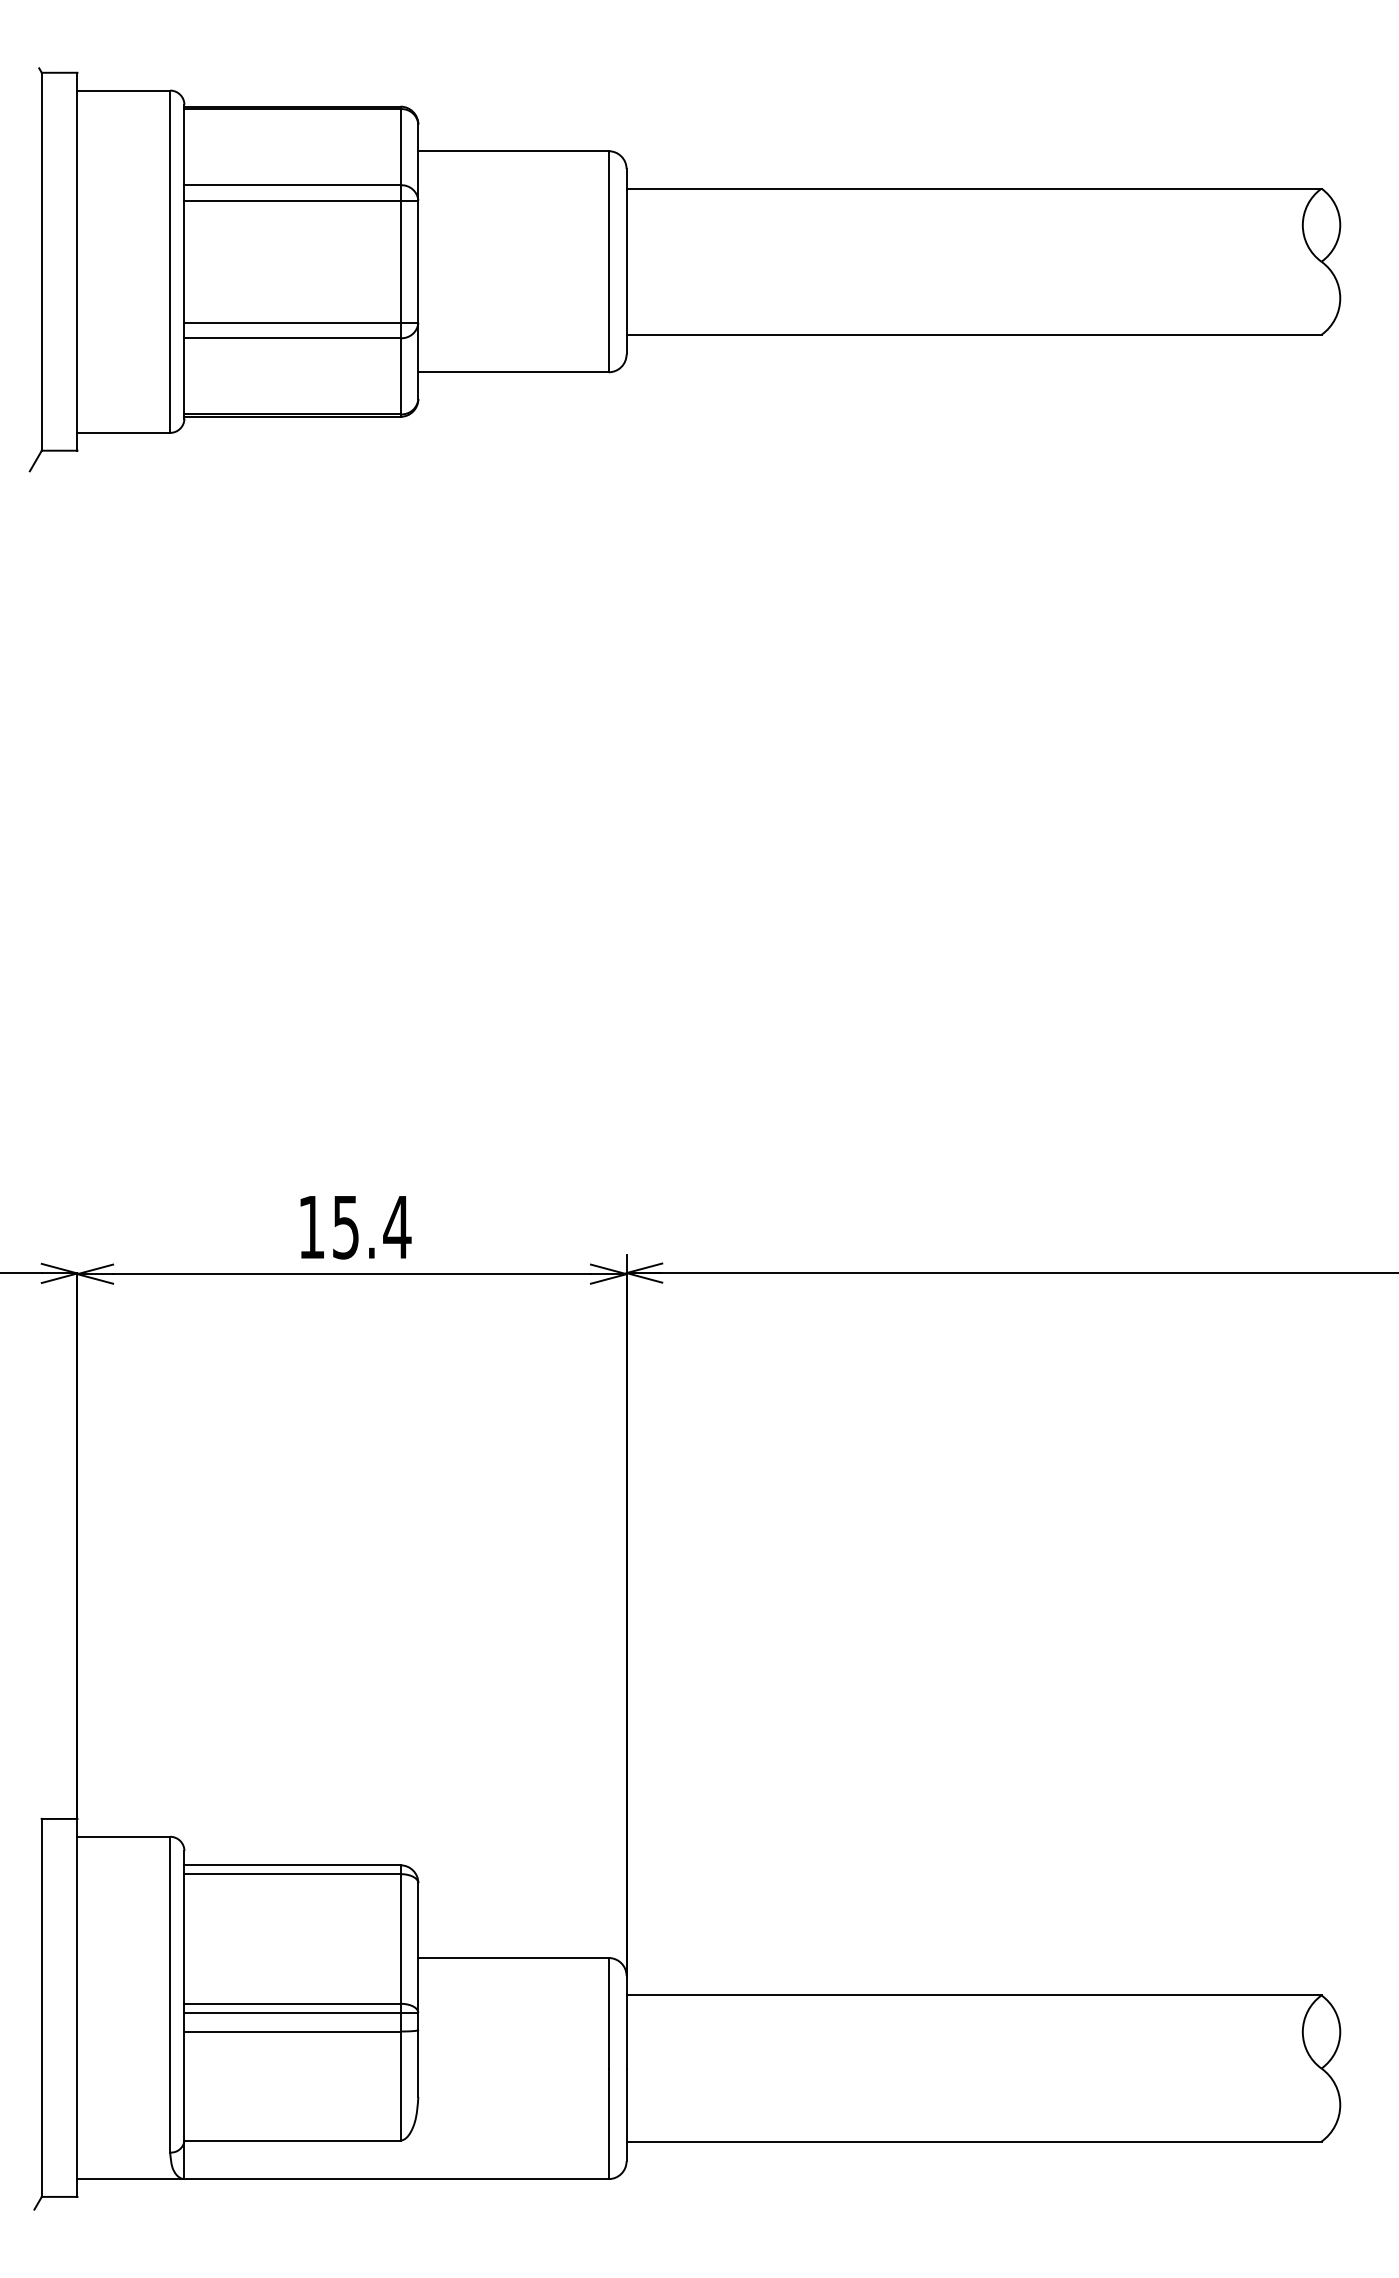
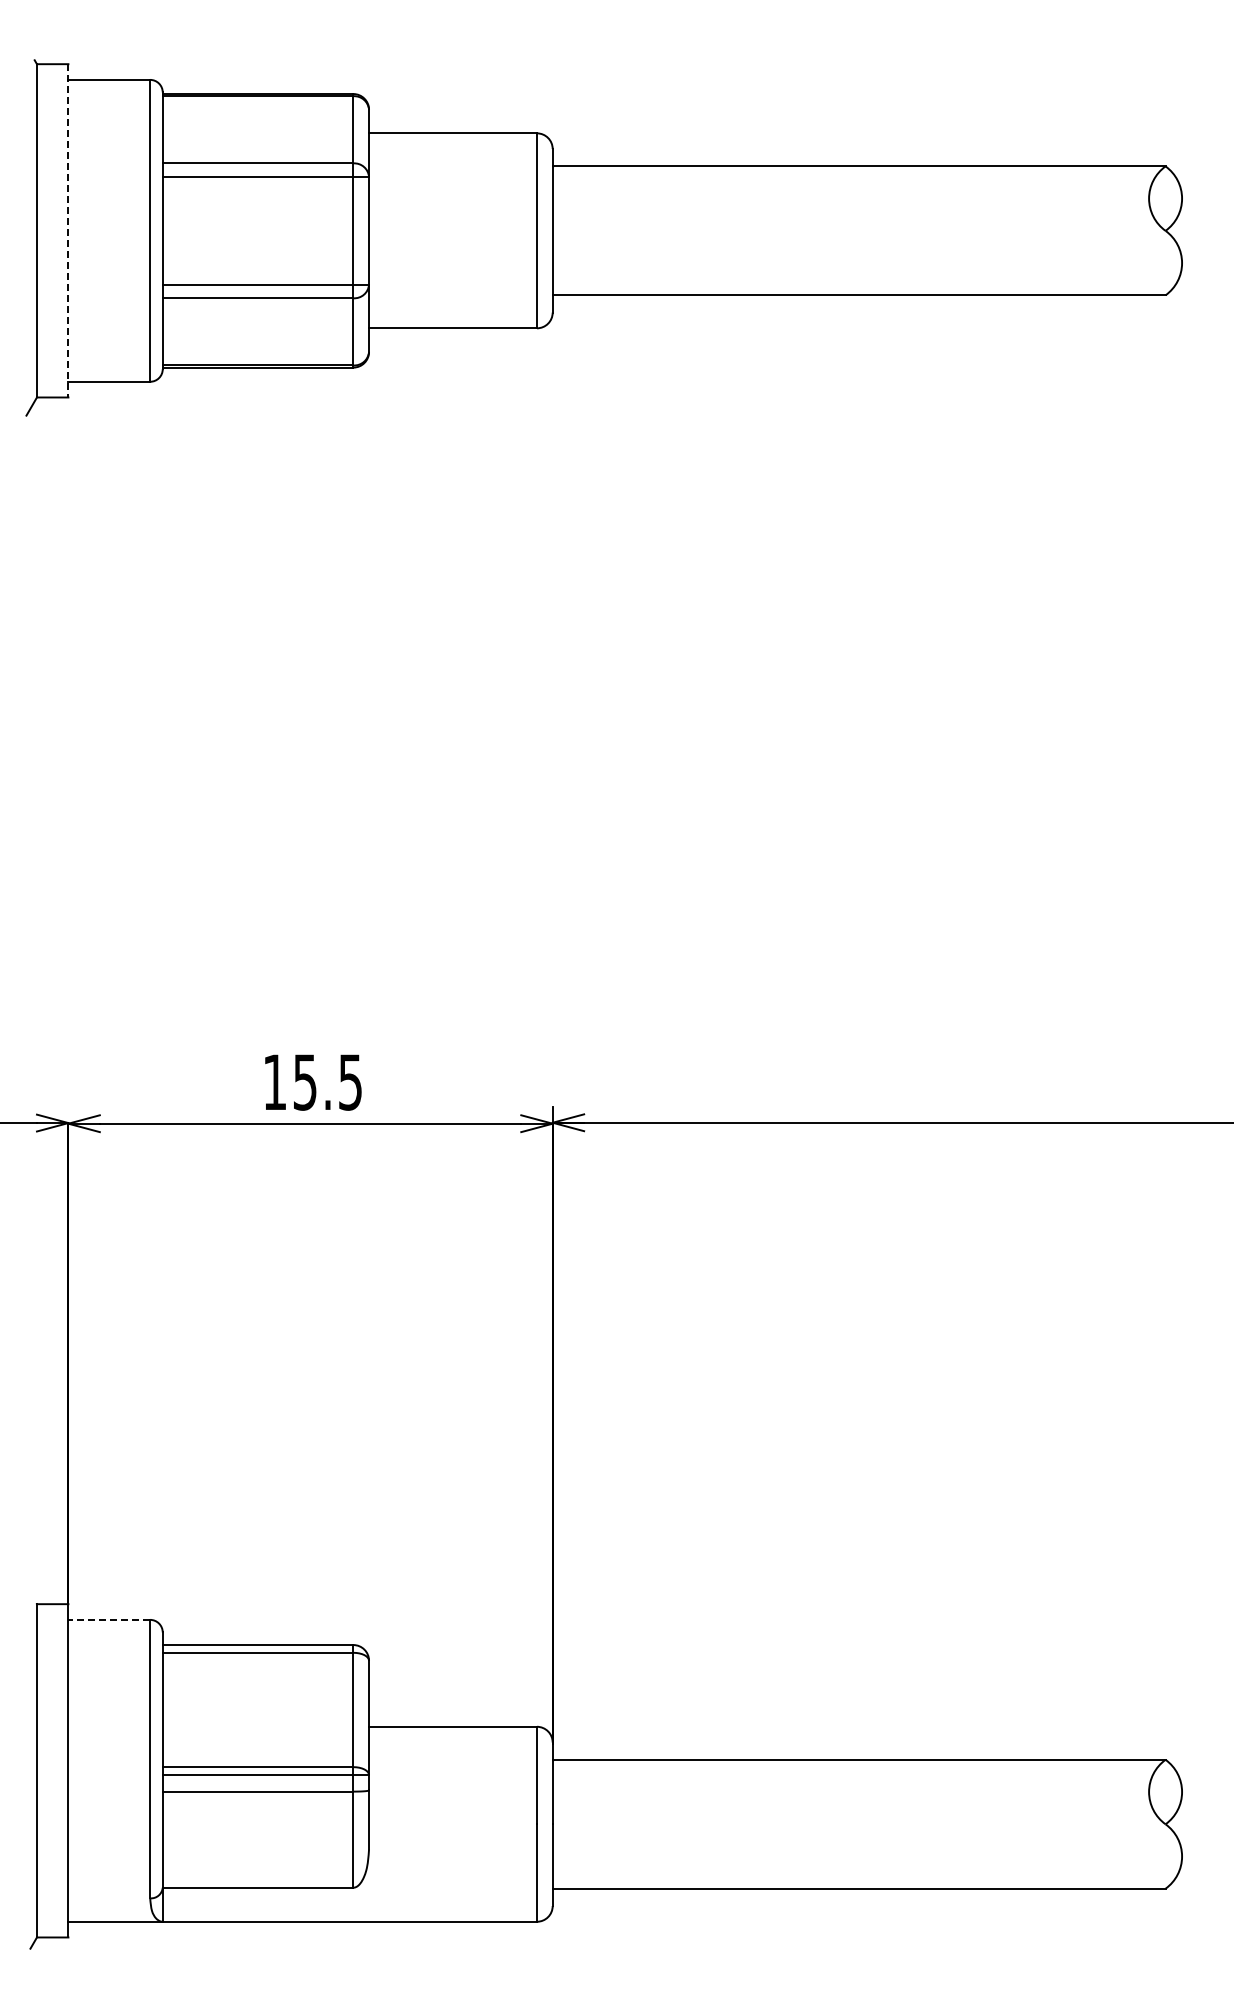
line: (77, 261) -> (68, 230), solid -> dashed
text: (397, 1227) -> (350, 1082), 15.4 -> 15.5
line: (124, 1836) -> (109, 1619), solid -> dashed

